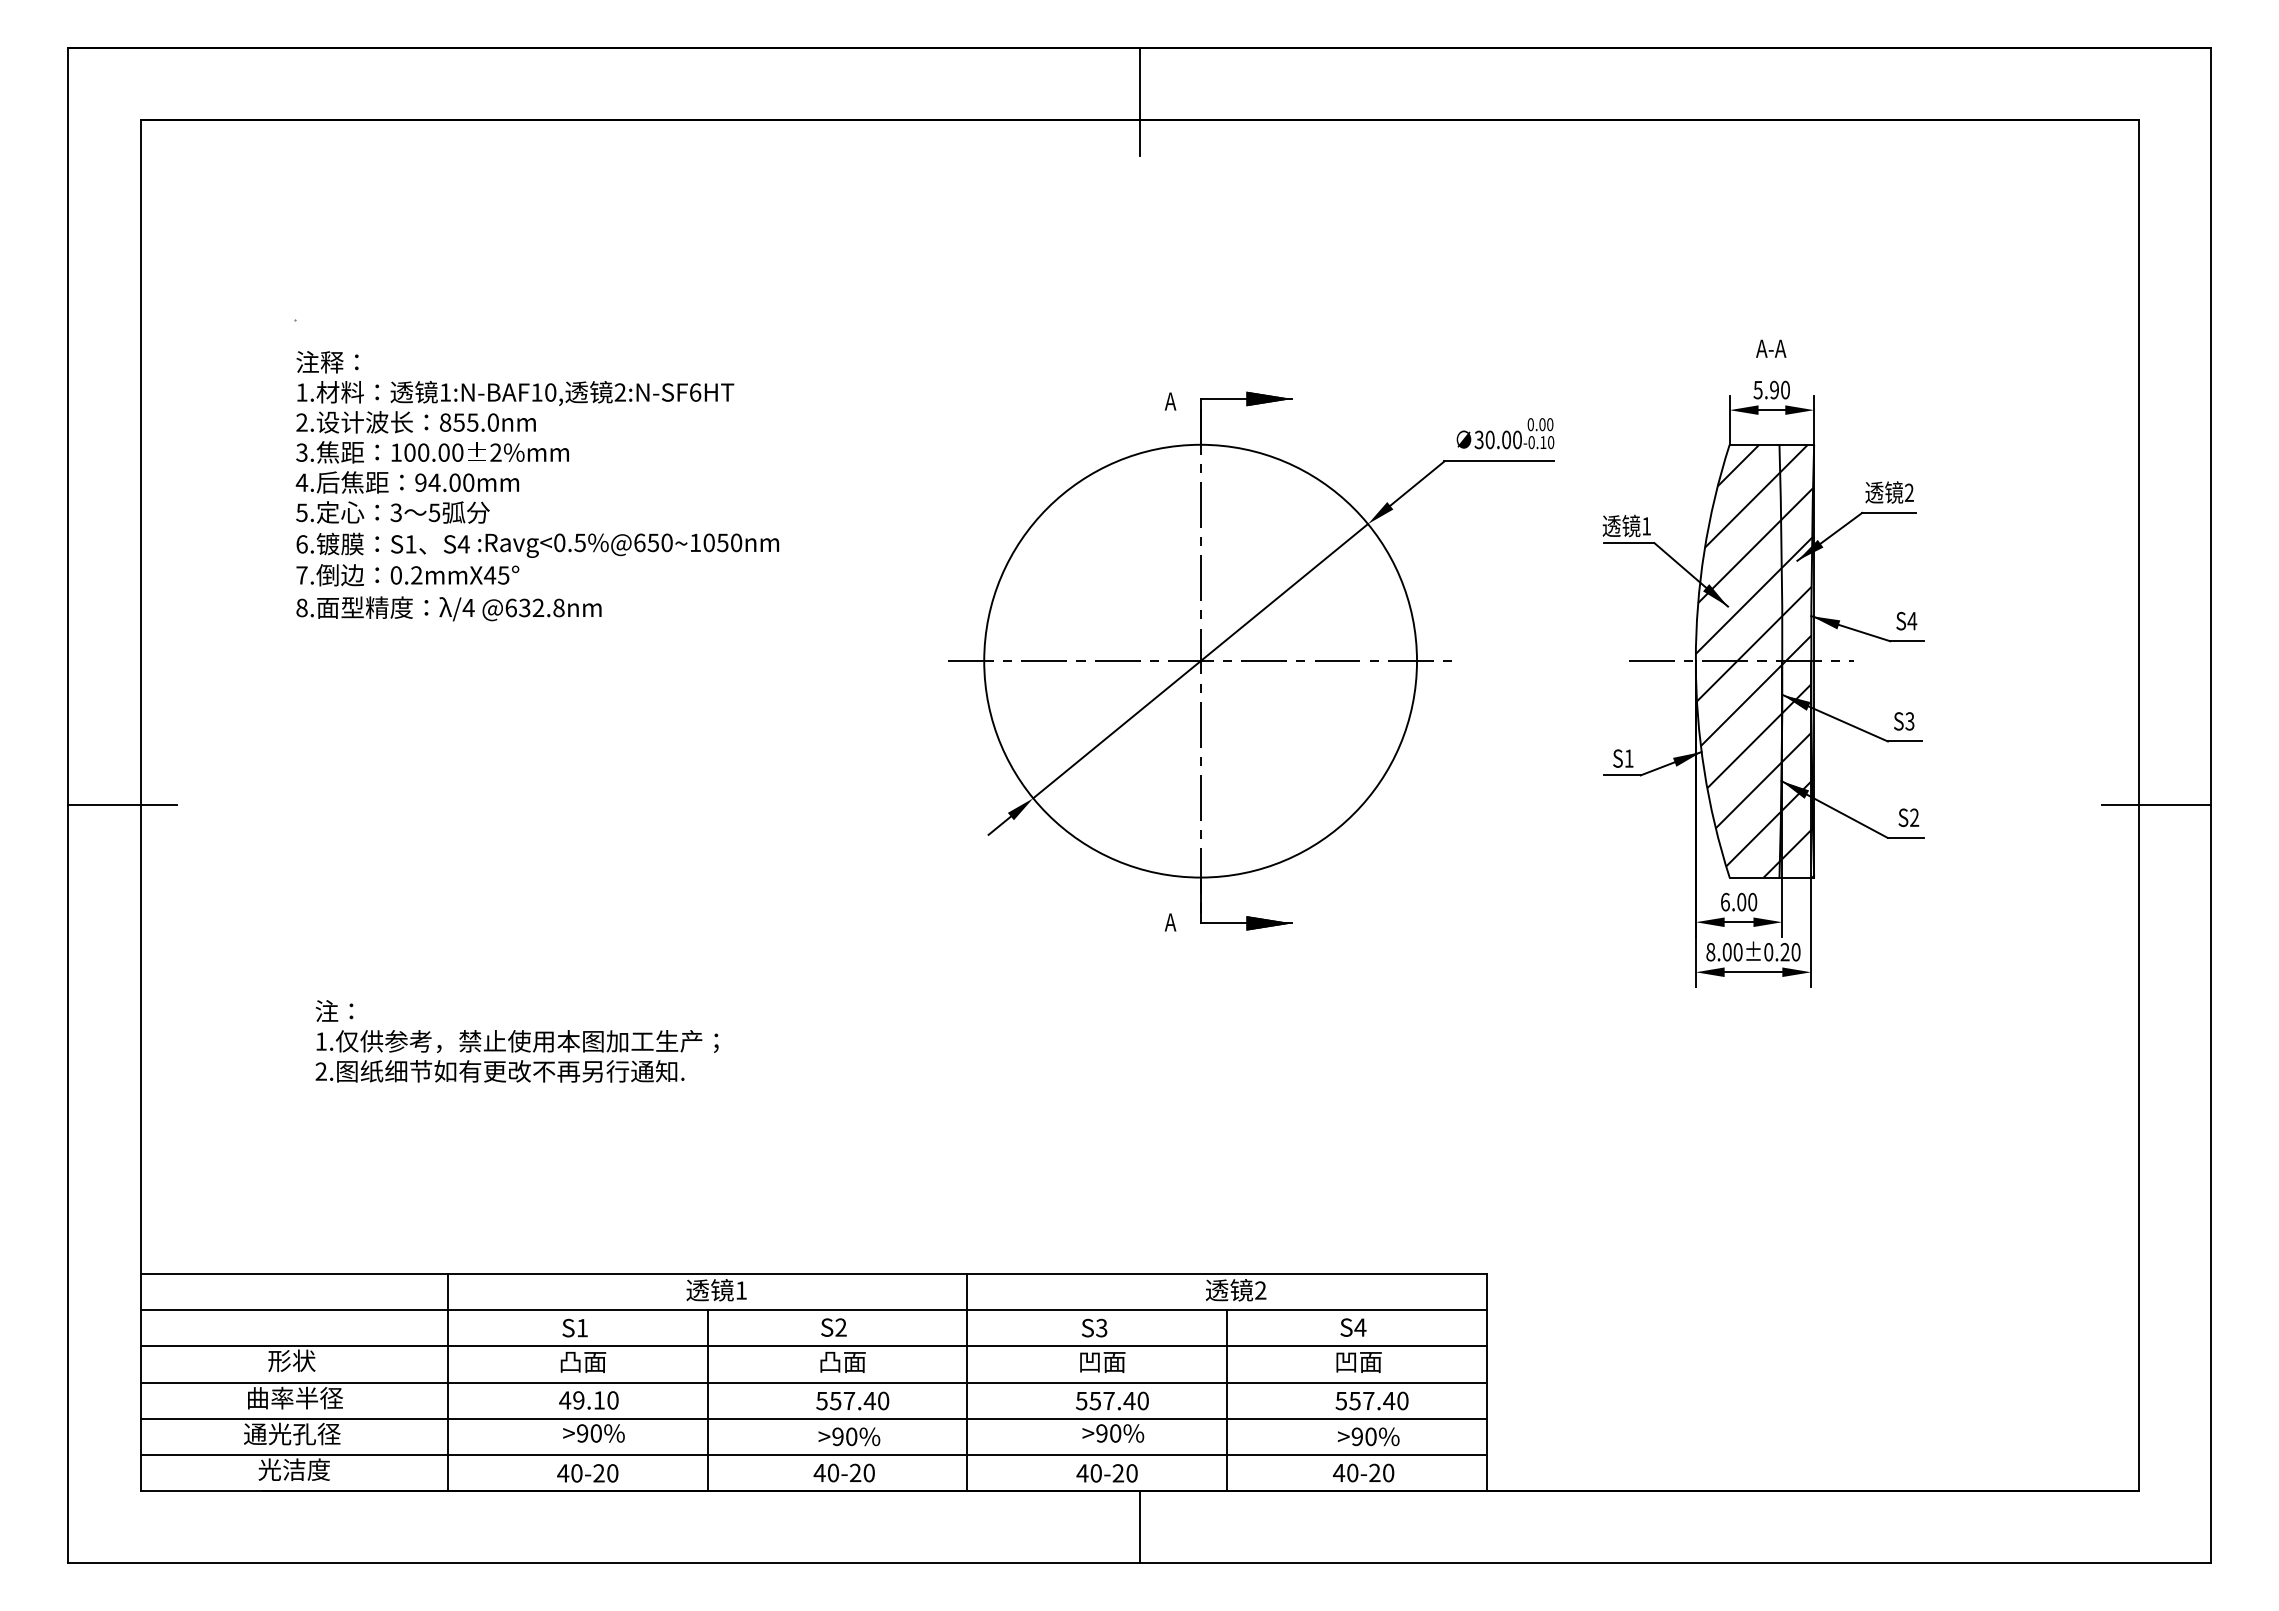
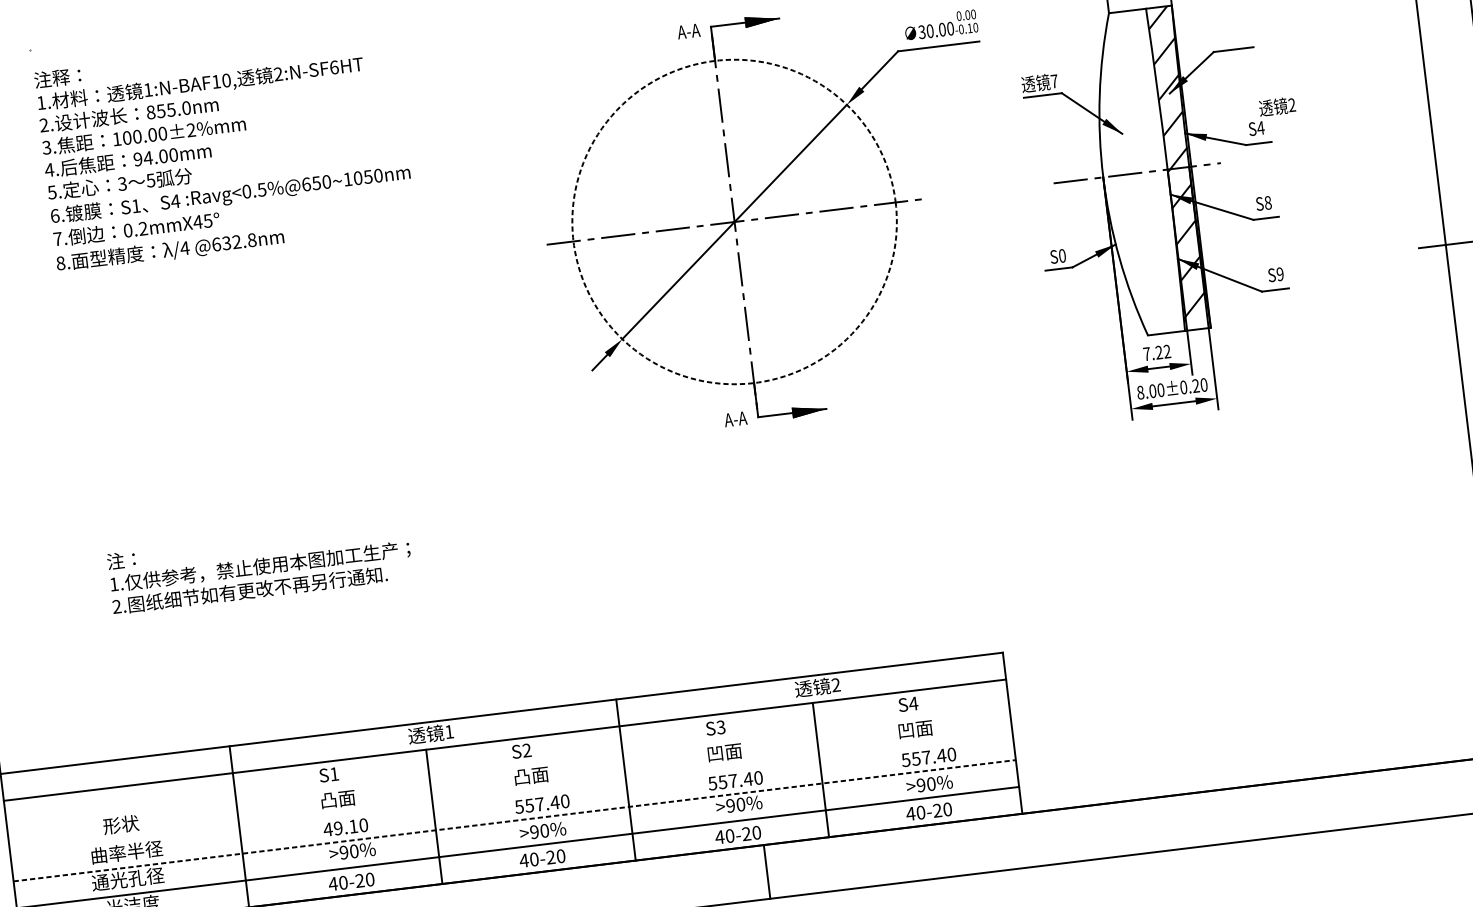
text: (1170, 401) -> (688, 31), A -> A-A
text: (1889, 492) -> (1277, 106), moved
text: (1646, 526) -> (1054, 81), 1 -> 7
circle: (1200, 660) -> (734, 221), solid -> dashed
hatch: (1738, 660) -> (1134, 173), removed
text: (1909, 721) -> (1267, 203), S3 -> S8
text: (1628, 758) -> (1061, 255), S1 -> S0
text: (1914, 818) -> (1280, 274), S2 -> S9
text: (1739, 901) -> (1157, 352), 6.00 -> 7.22
text: (1170, 922) -> (735, 419), A -> A-A
line: (813, 1346) -> (508, 767), removed
line: (813, 1382) -> (511, 793), removed
line: (814, 1418) -> (515, 820), solid -> dashed

